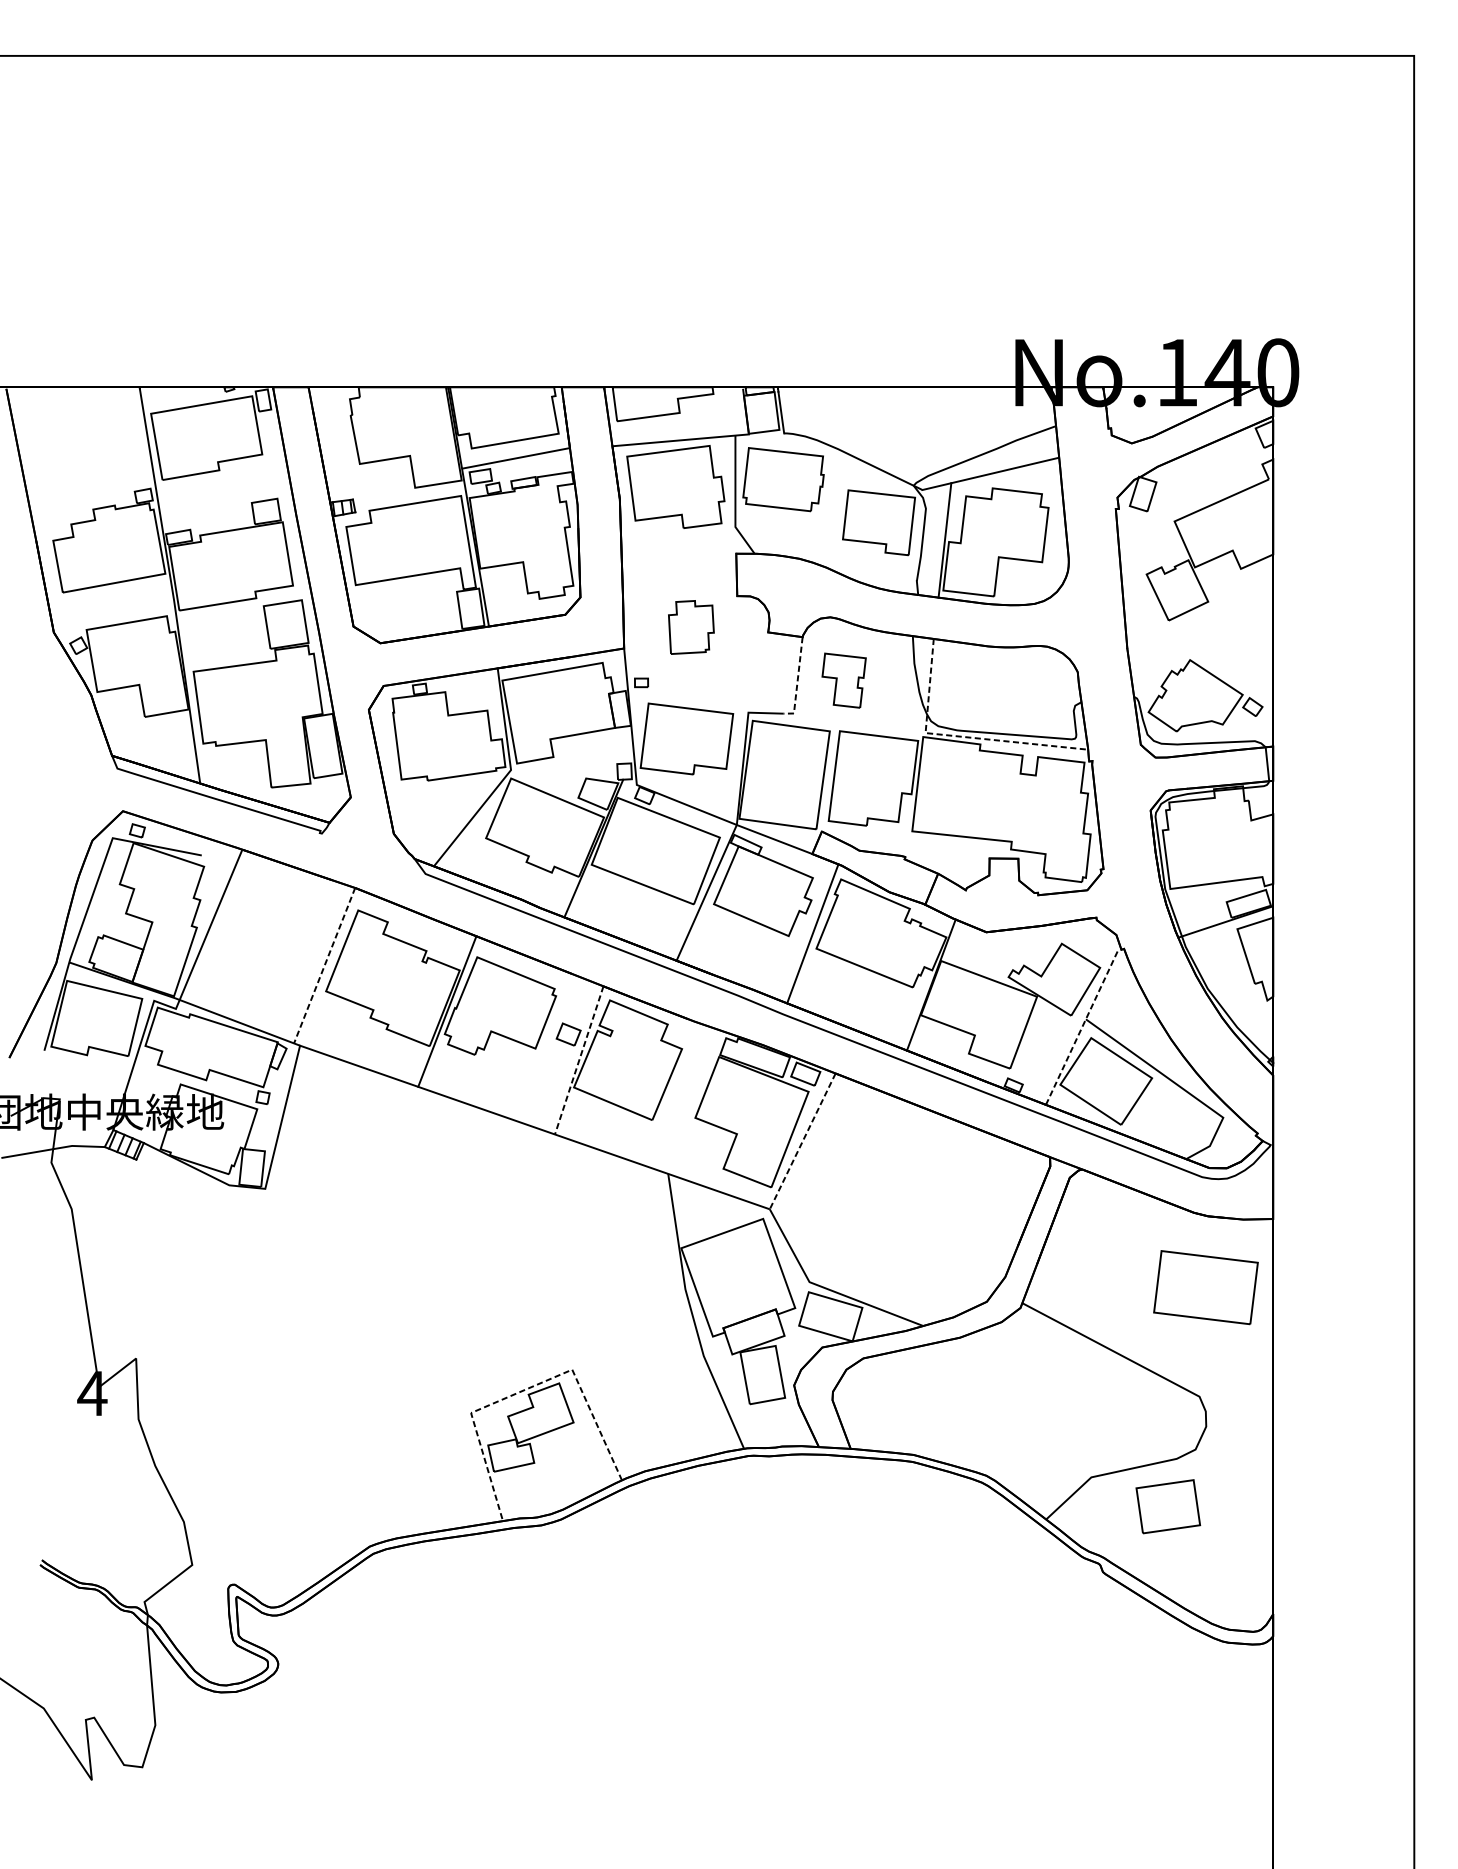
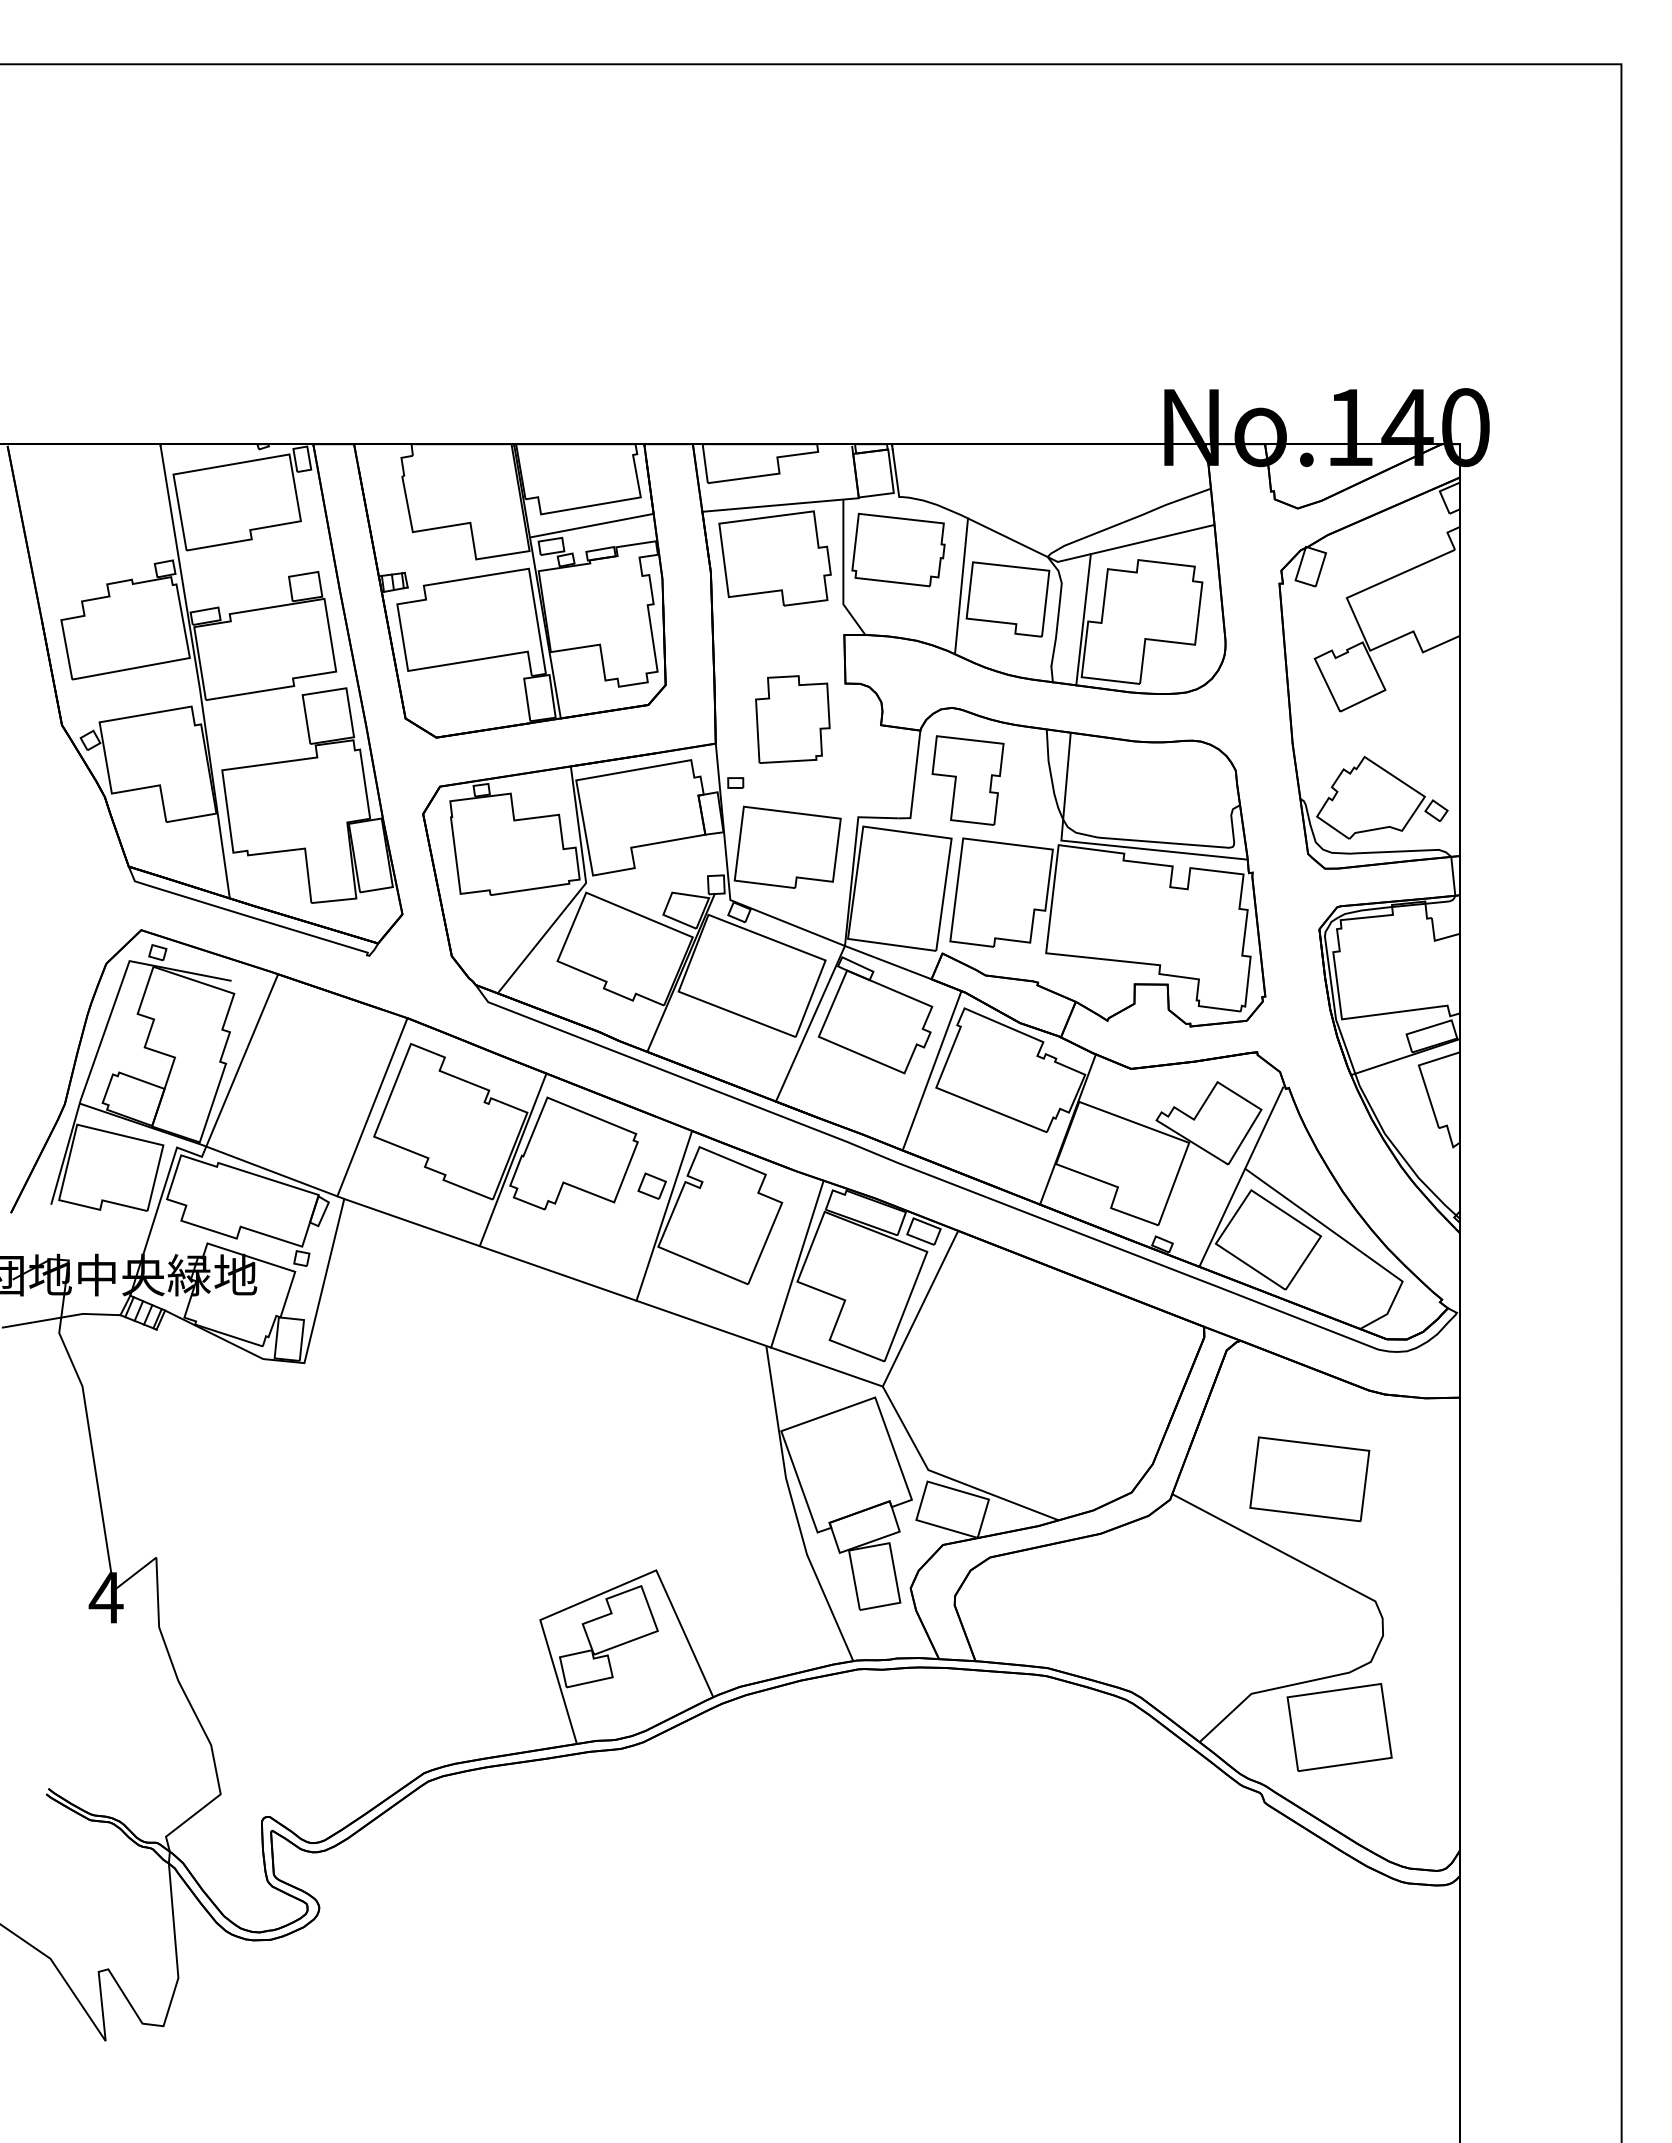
line: (838, 511) -> (961, 586), added
part: (691, 627) -> (792, 719), size x1.43
line: (797, 680) -> (914, 780), dashed -> solid
part: (843, 680) -> (967, 780), size x1.43
line: (959, 736) -> (1100, 844), dashed -> solid
line: (324, 965) -> (372, 1107), dashed -> solid
line: (1082, 1026) -> (1241, 1177), dashed -> solid
line: (579, 1060) -> (664, 1216), dashed -> solid
line: (695, 1101) -> (797, 1263), added
line: (802, 1142) -> (920, 1309), dashed -> solid
part: (1205, 1287) -> (1309, 1479), moved
line: (525, 1389) -> (602, 1593), dashed -> solid
part: (1168, 1506) -> (1339, 1727), size x1.43

